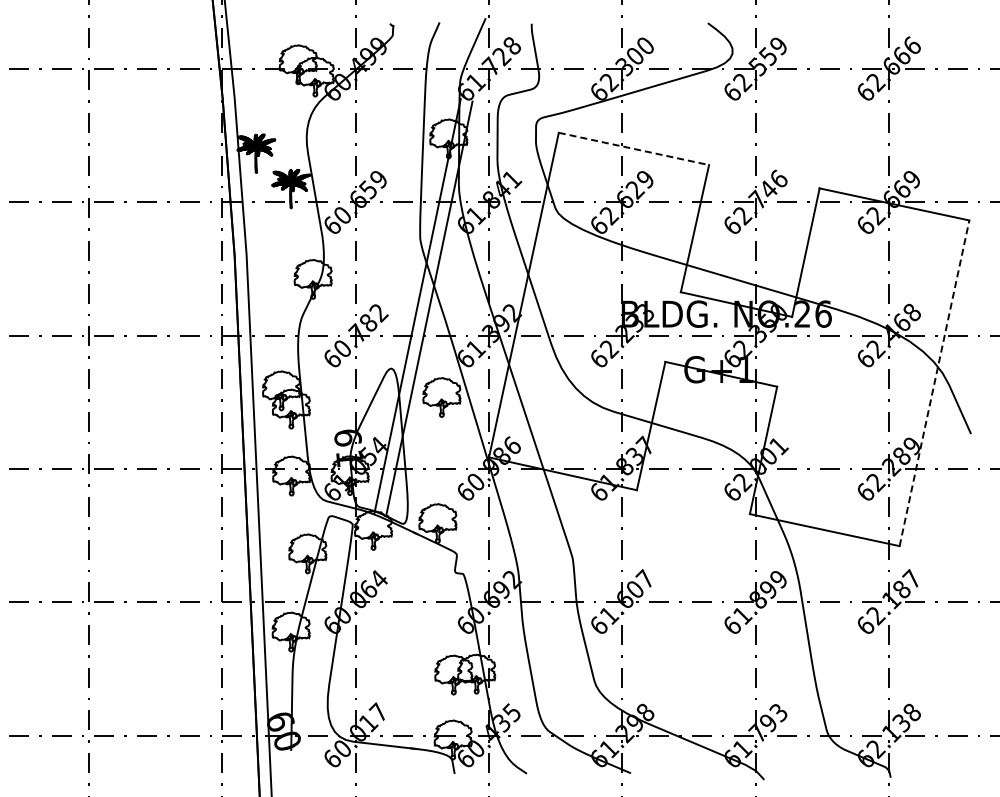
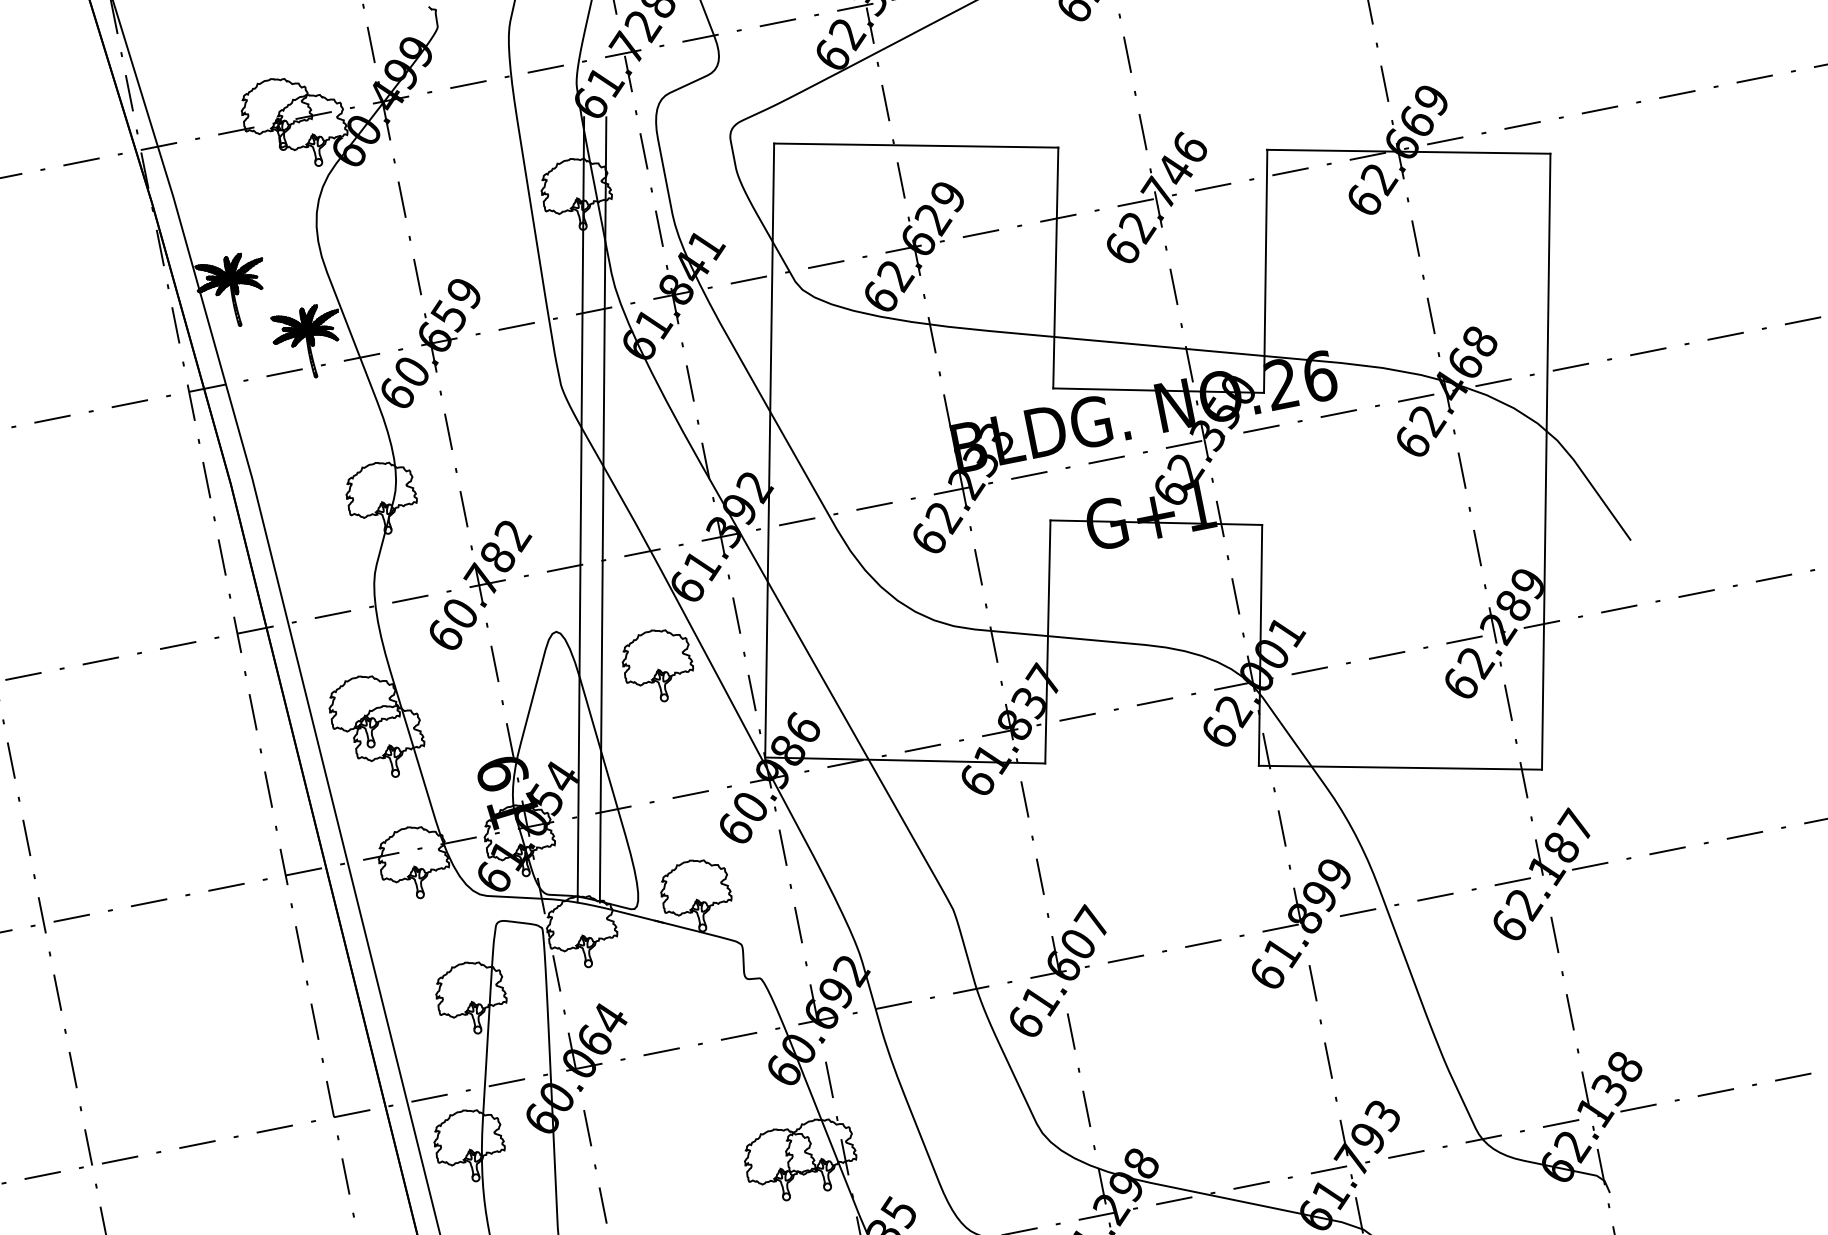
line: (633, 148) -> (915, 144), dashed -> solid
line: (934, 383) -> (1546, 462), dashed -> solid

